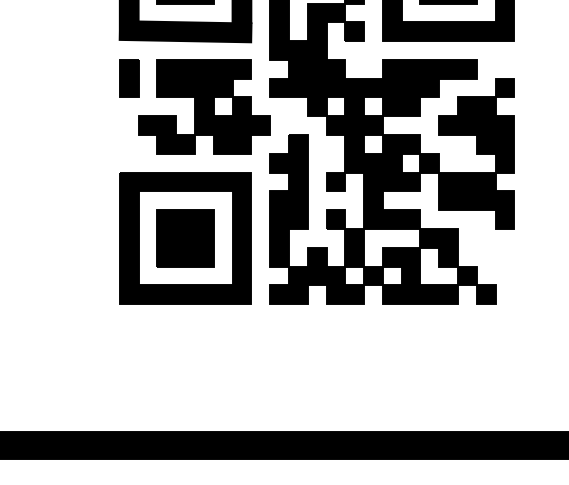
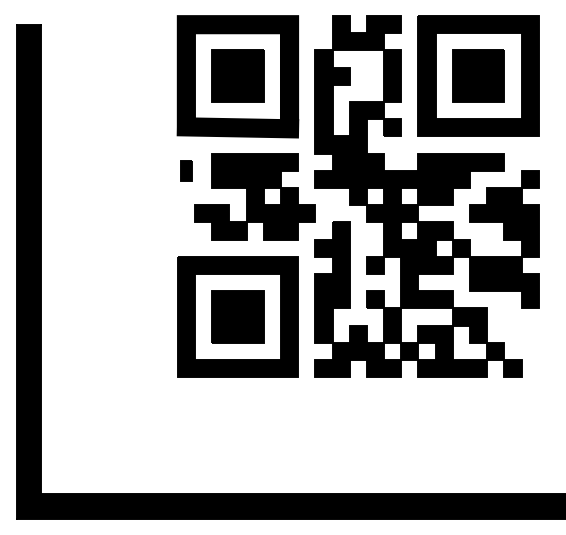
part: (129, 78) -> (186, 170), size x0.6

